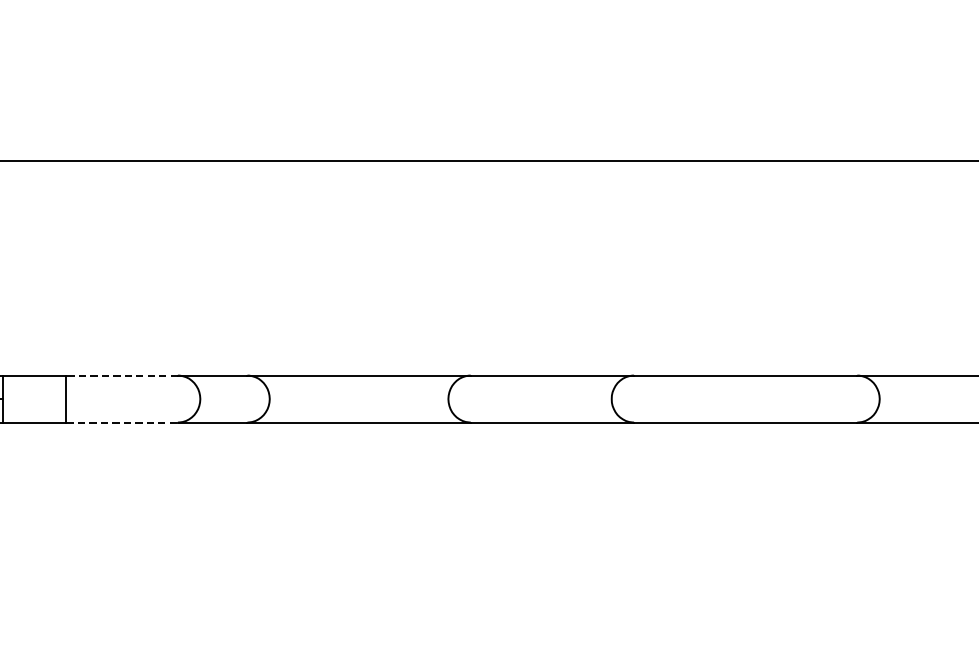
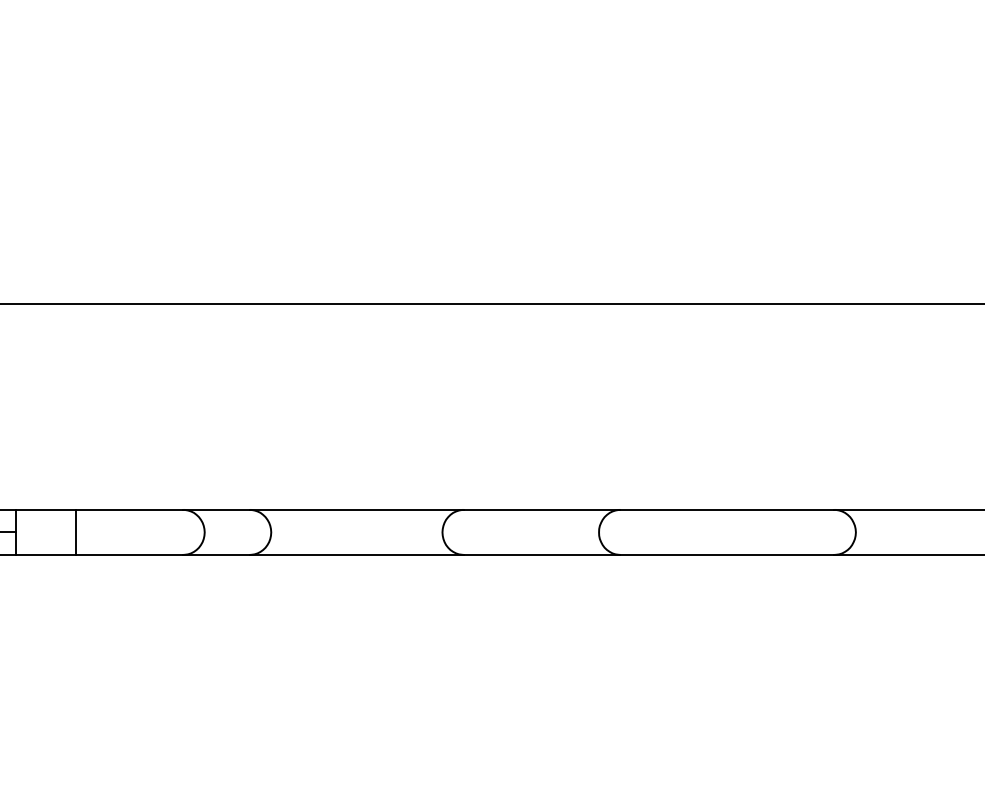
line: (121, 375) -> (129, 509), dashed -> solid
line: (122, 422) -> (130, 554), dashed -> solid

